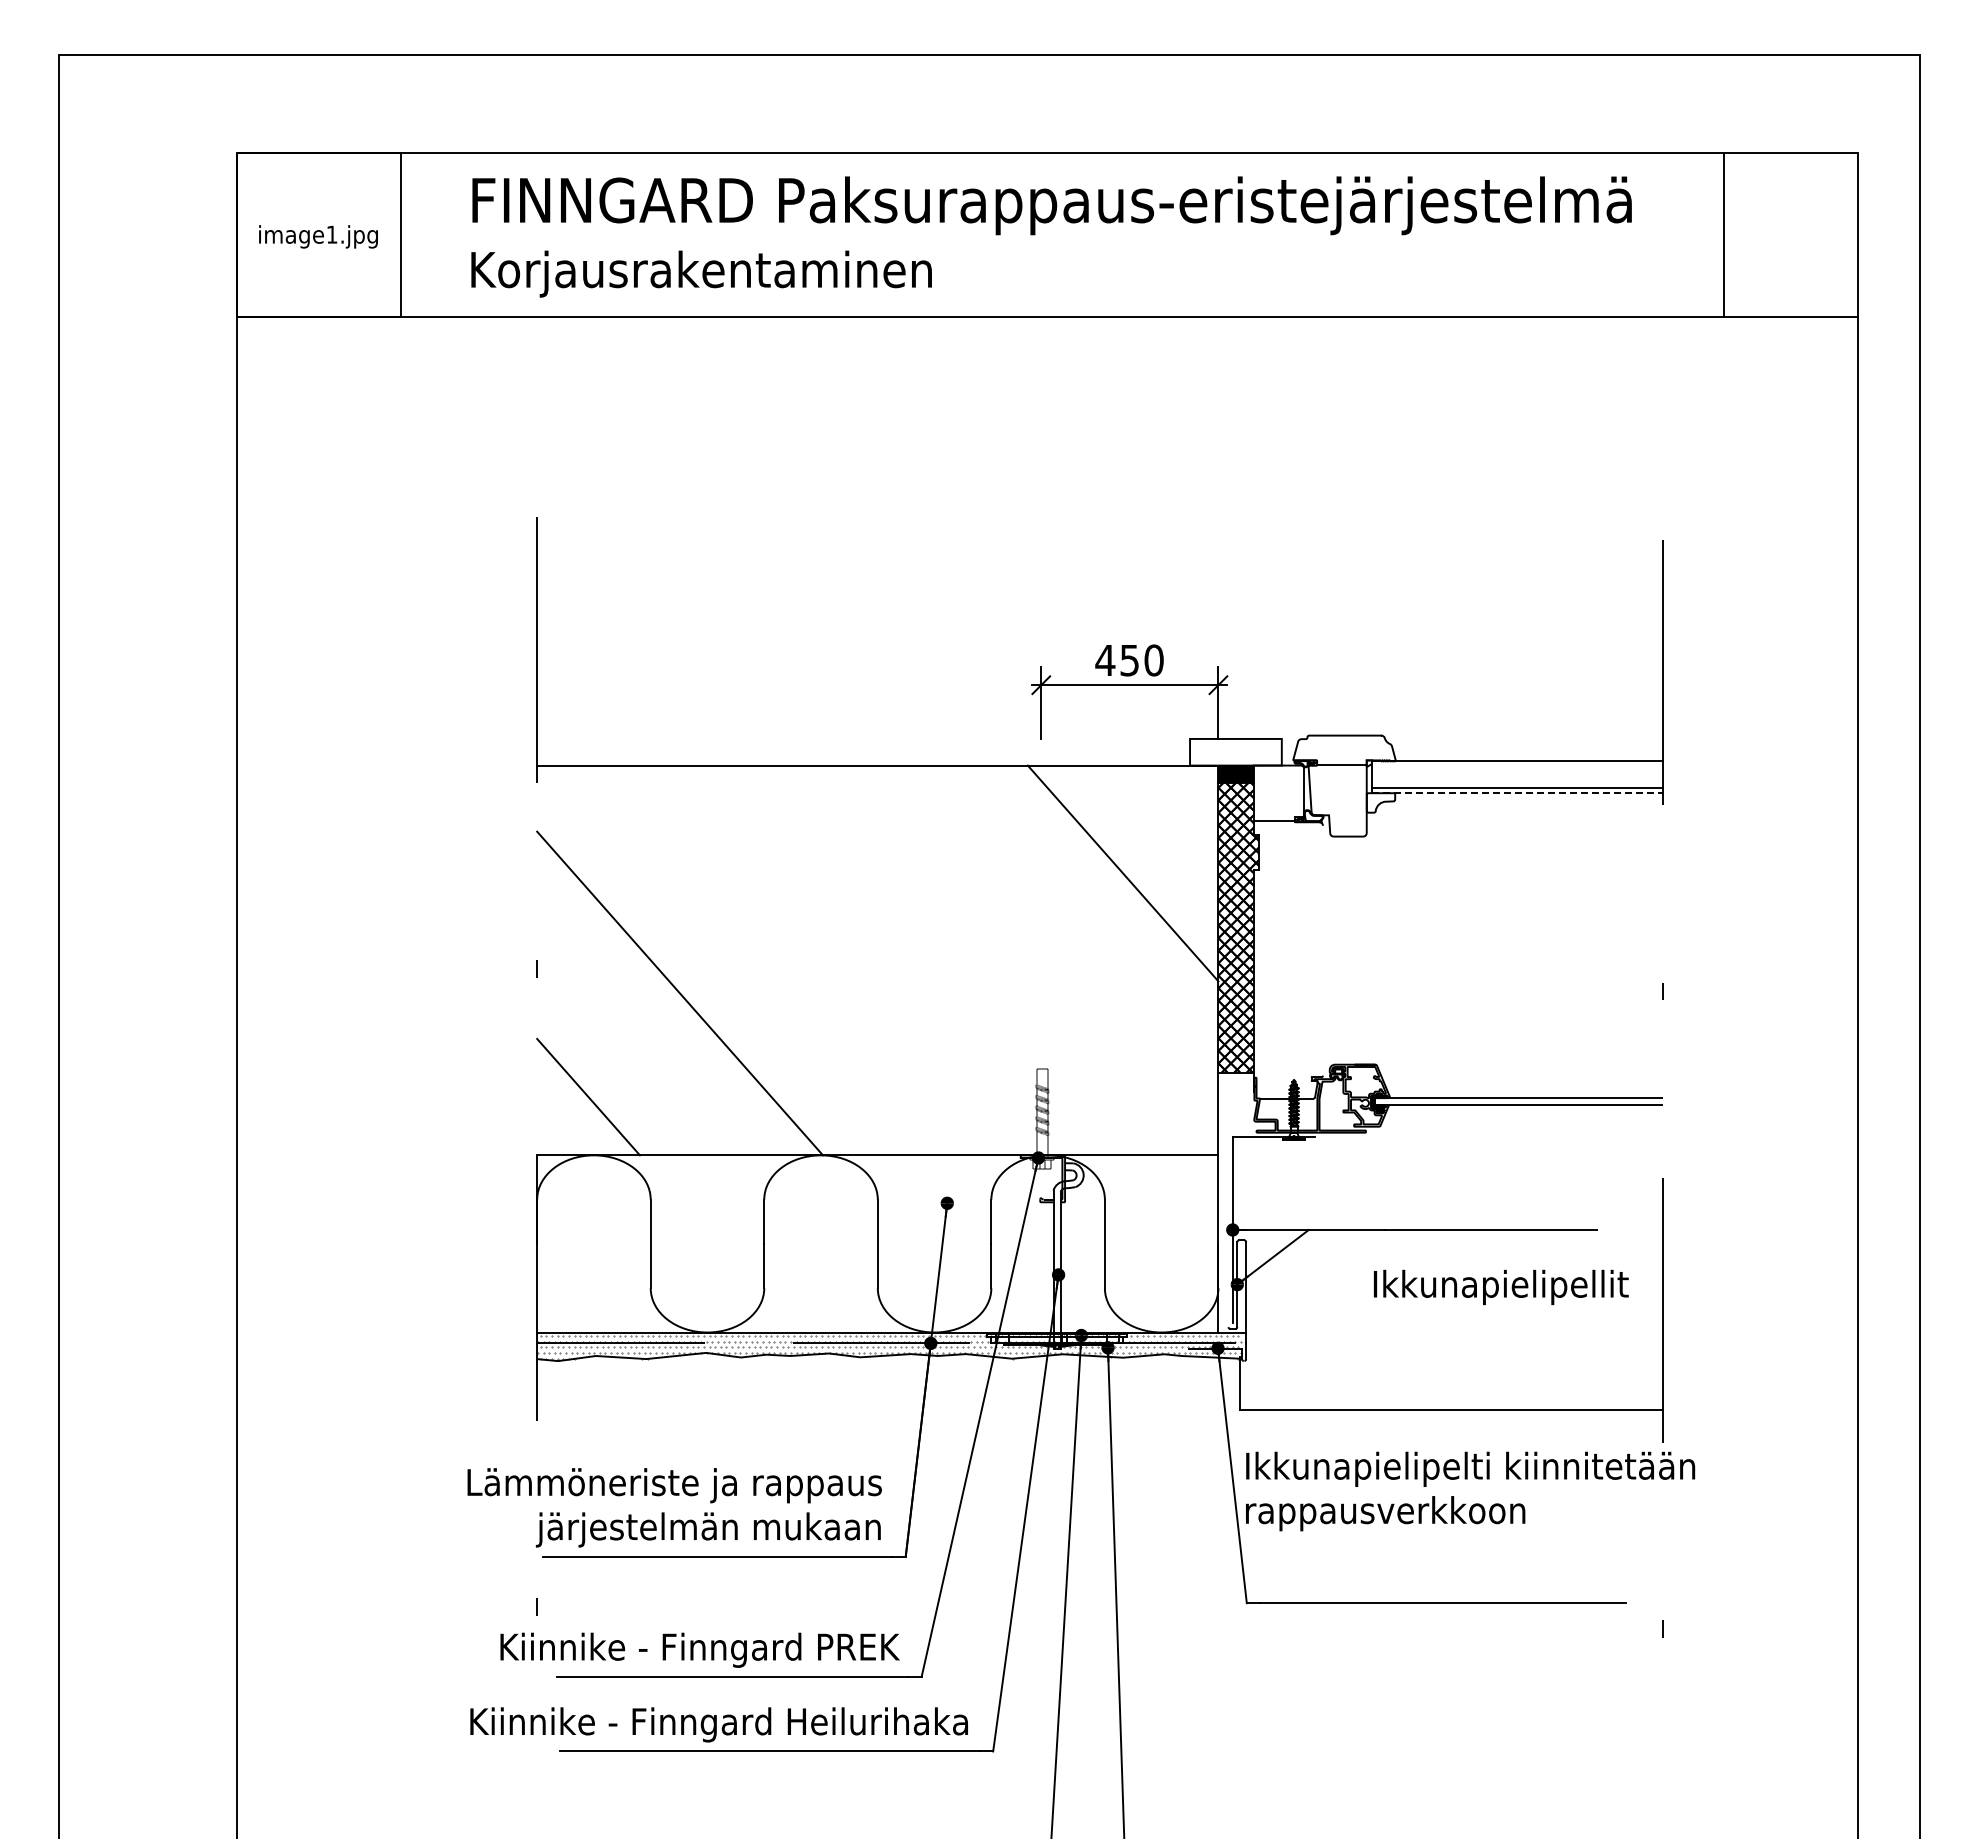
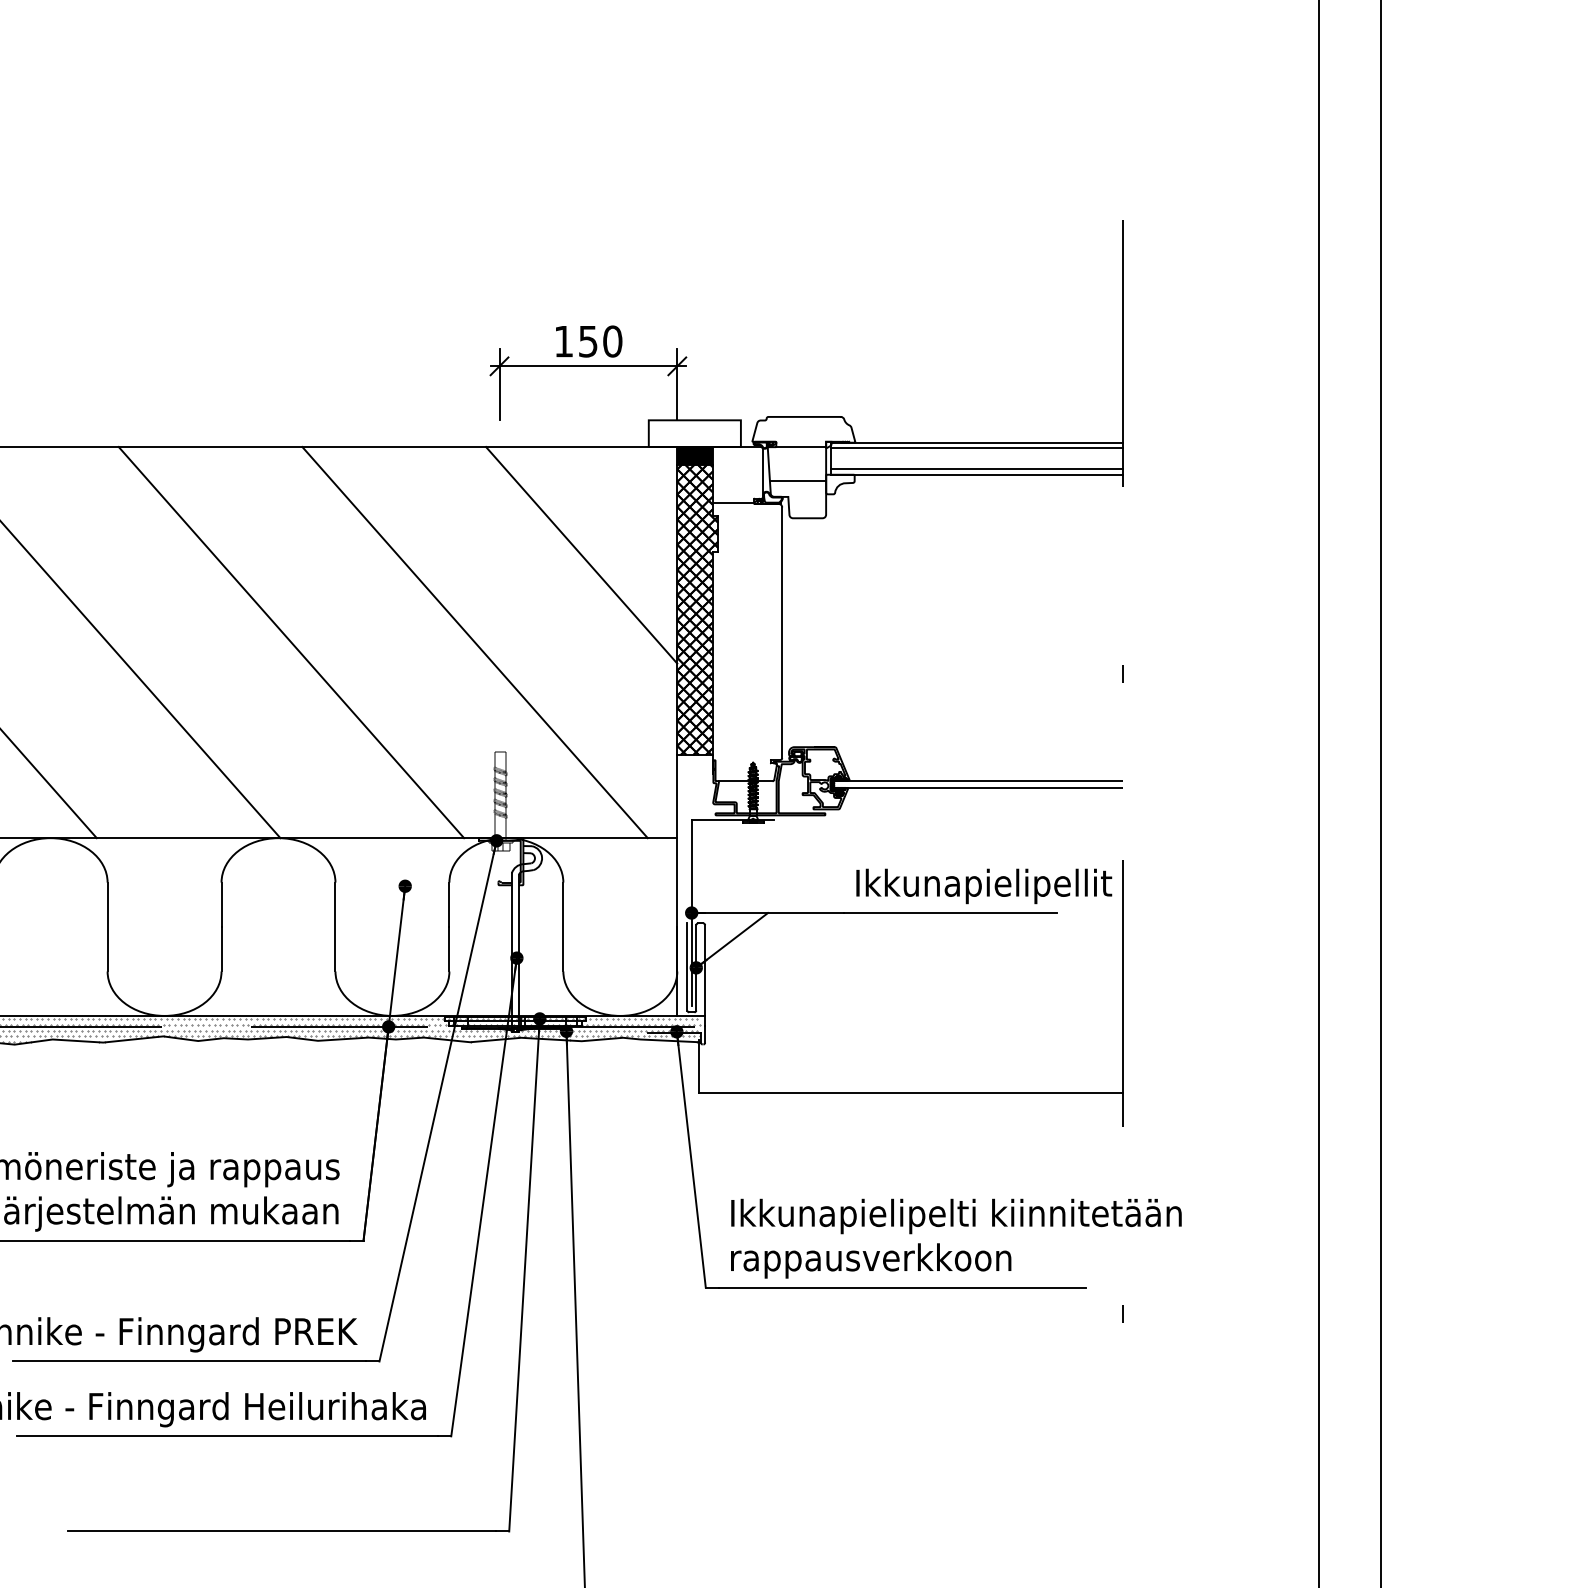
text: (1105, 660) -> (563, 341), 450 -> 150
line: (1517, 766) -> (977, 447), added
line: (1517, 793) -> (977, 475), dashed -> solid
line: (1338, 799) -> (797, 481), added
line: (1322, 950) -> (781, 632), added
line: (833, 960) -> (291, 642), added
line: (1016, 960) -> (474, 642), added
line: (1228, 1283) -> (687, 966), added
text: (1501, 1286) -> (984, 885), moved
text: (1470, 1491) -> (956, 1238), moved

